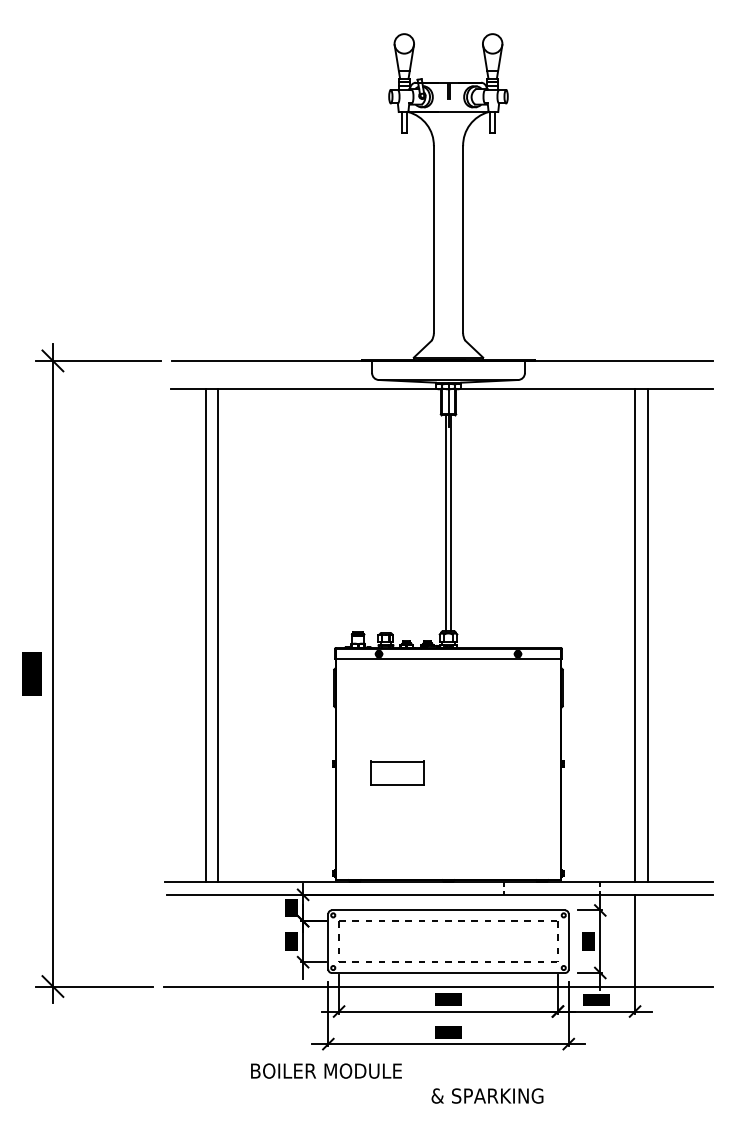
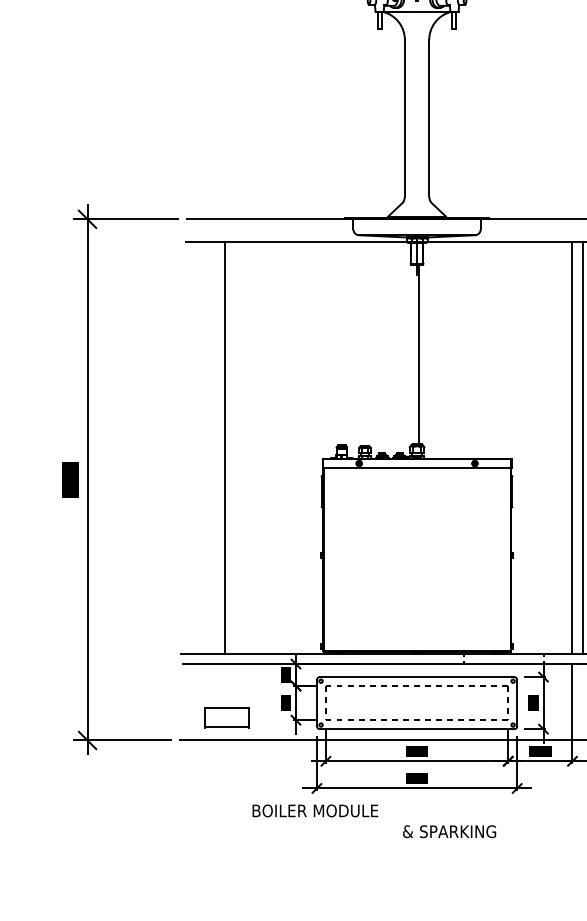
line: (445, 523) -> (414, 354), removed
line: (205, 635) -> (214, 448), removed
part: (397, 772) -> (227, 717), moved

